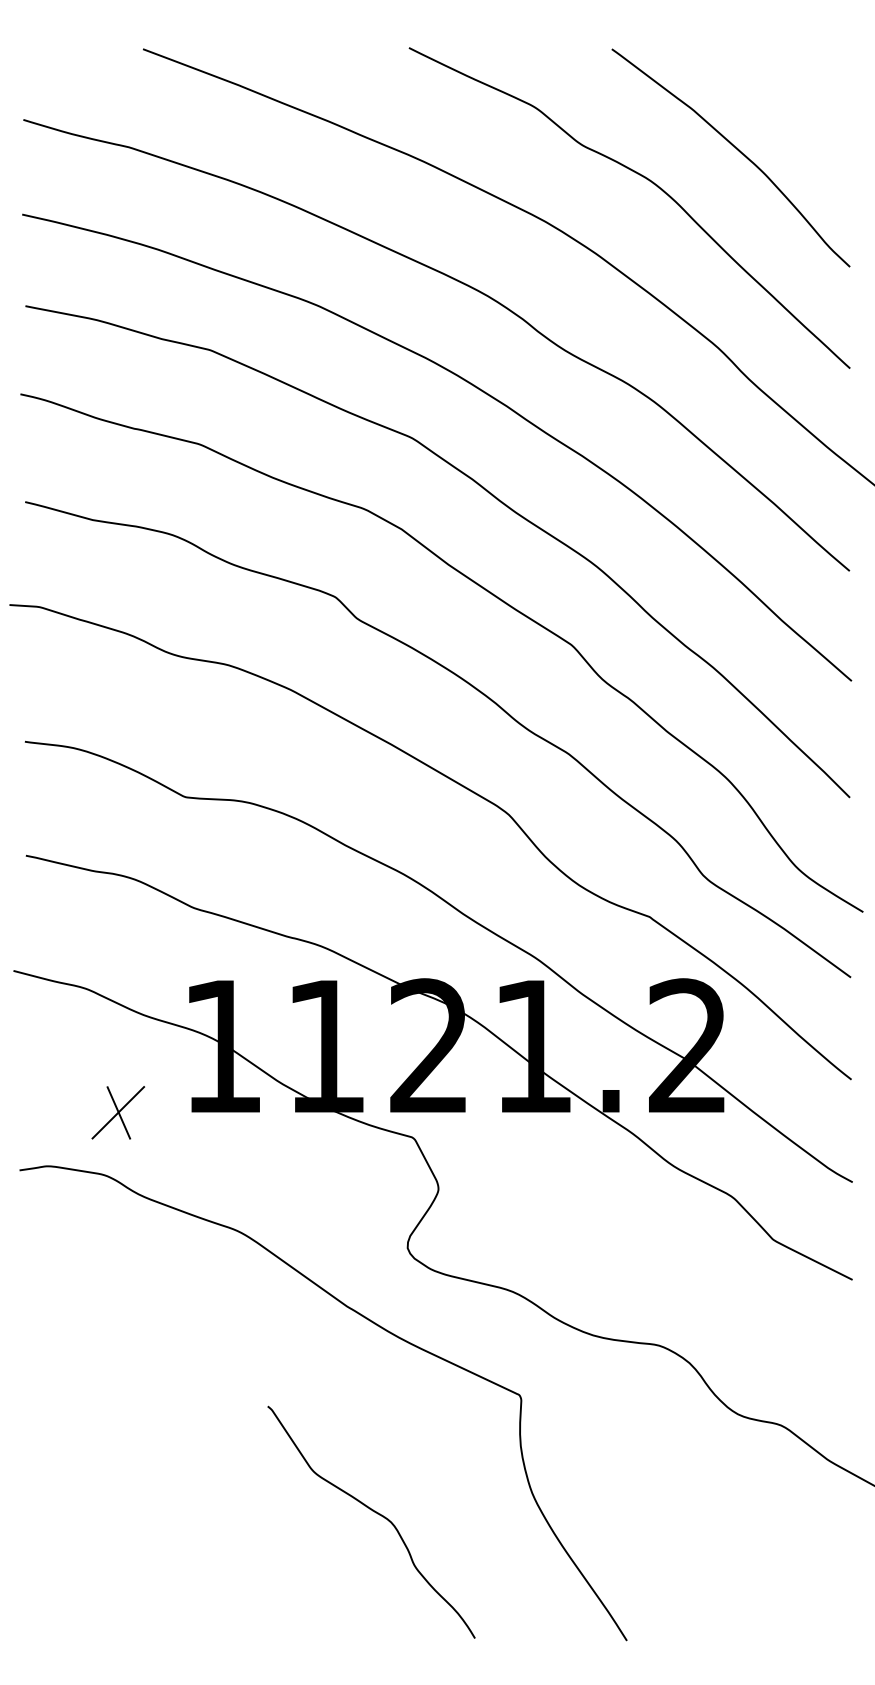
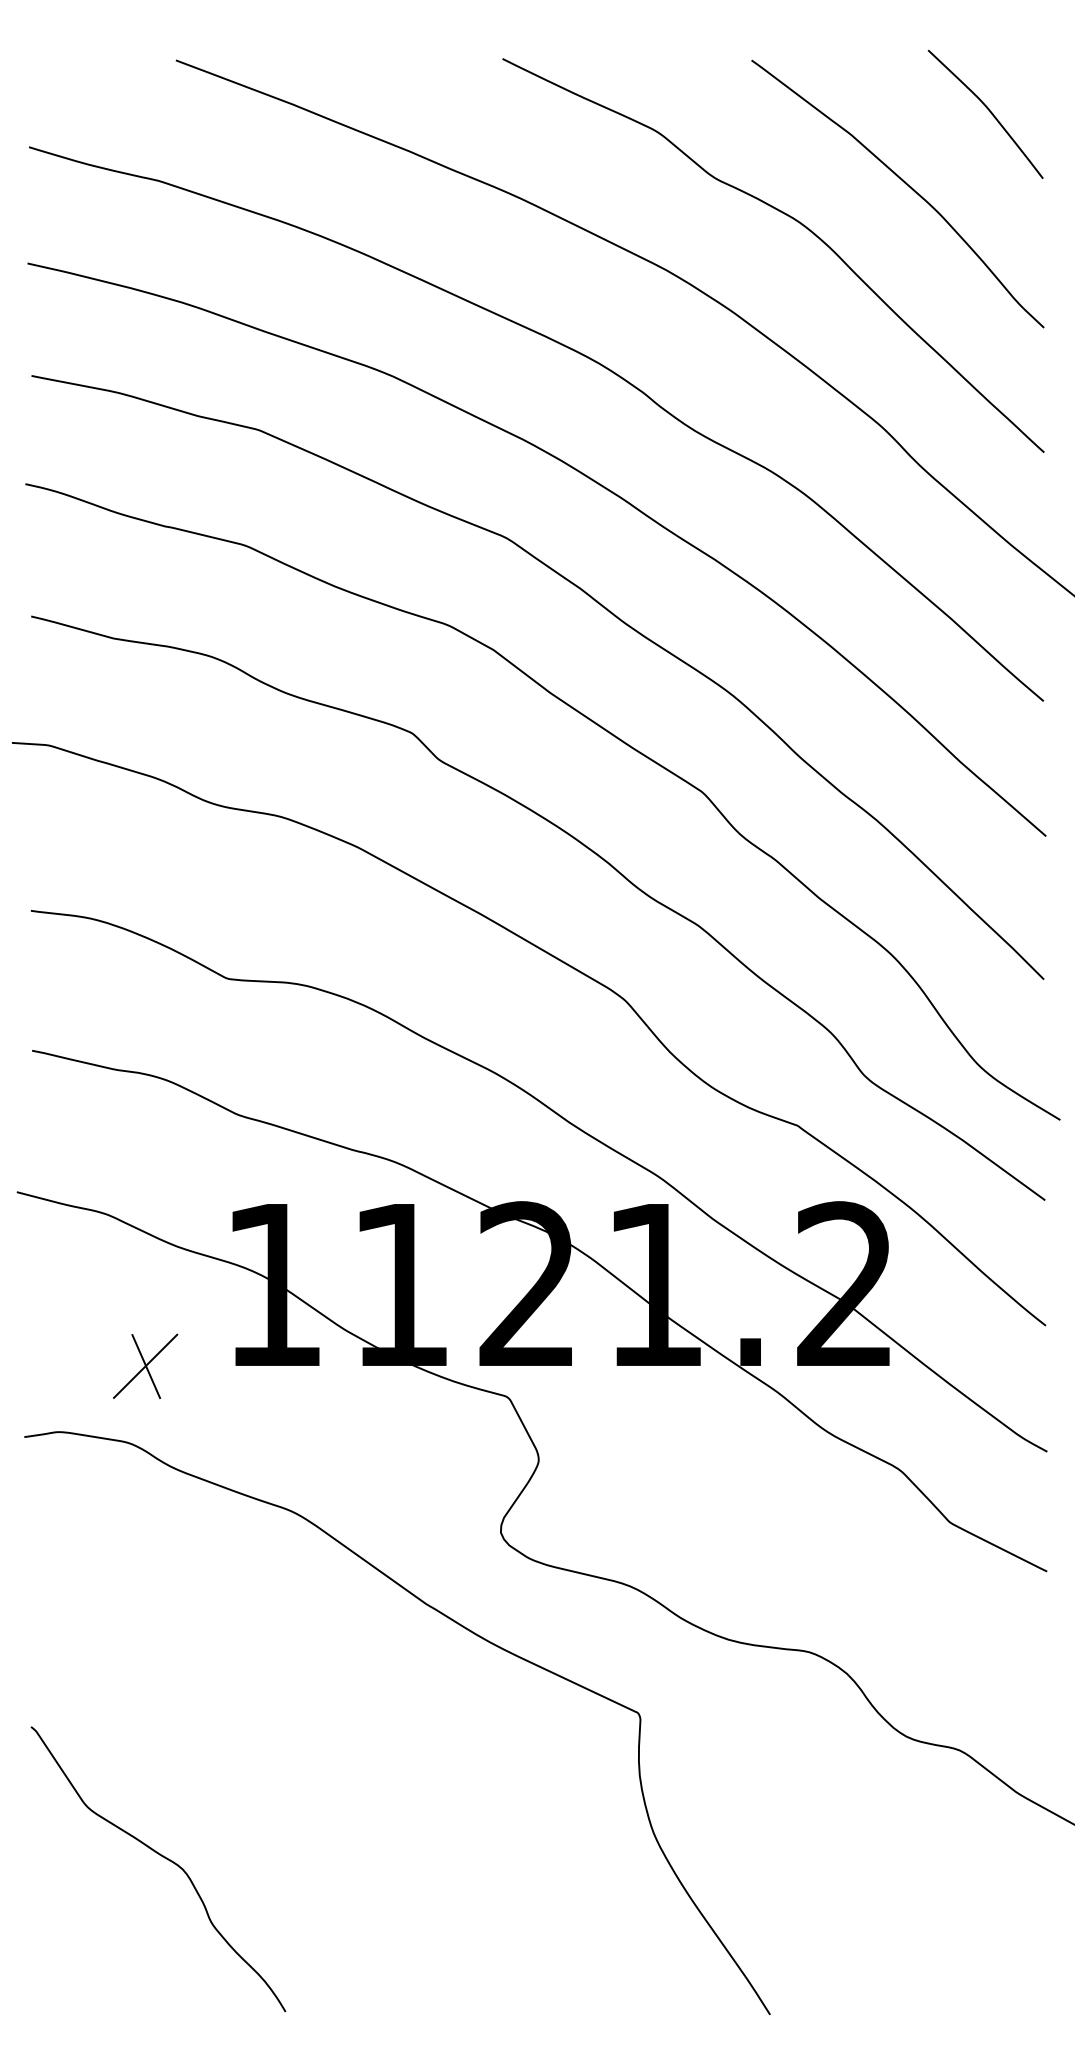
curve: (805, 91) -> (989, 112), added
curve: (376, 1513) -> (164, 1858), moved

